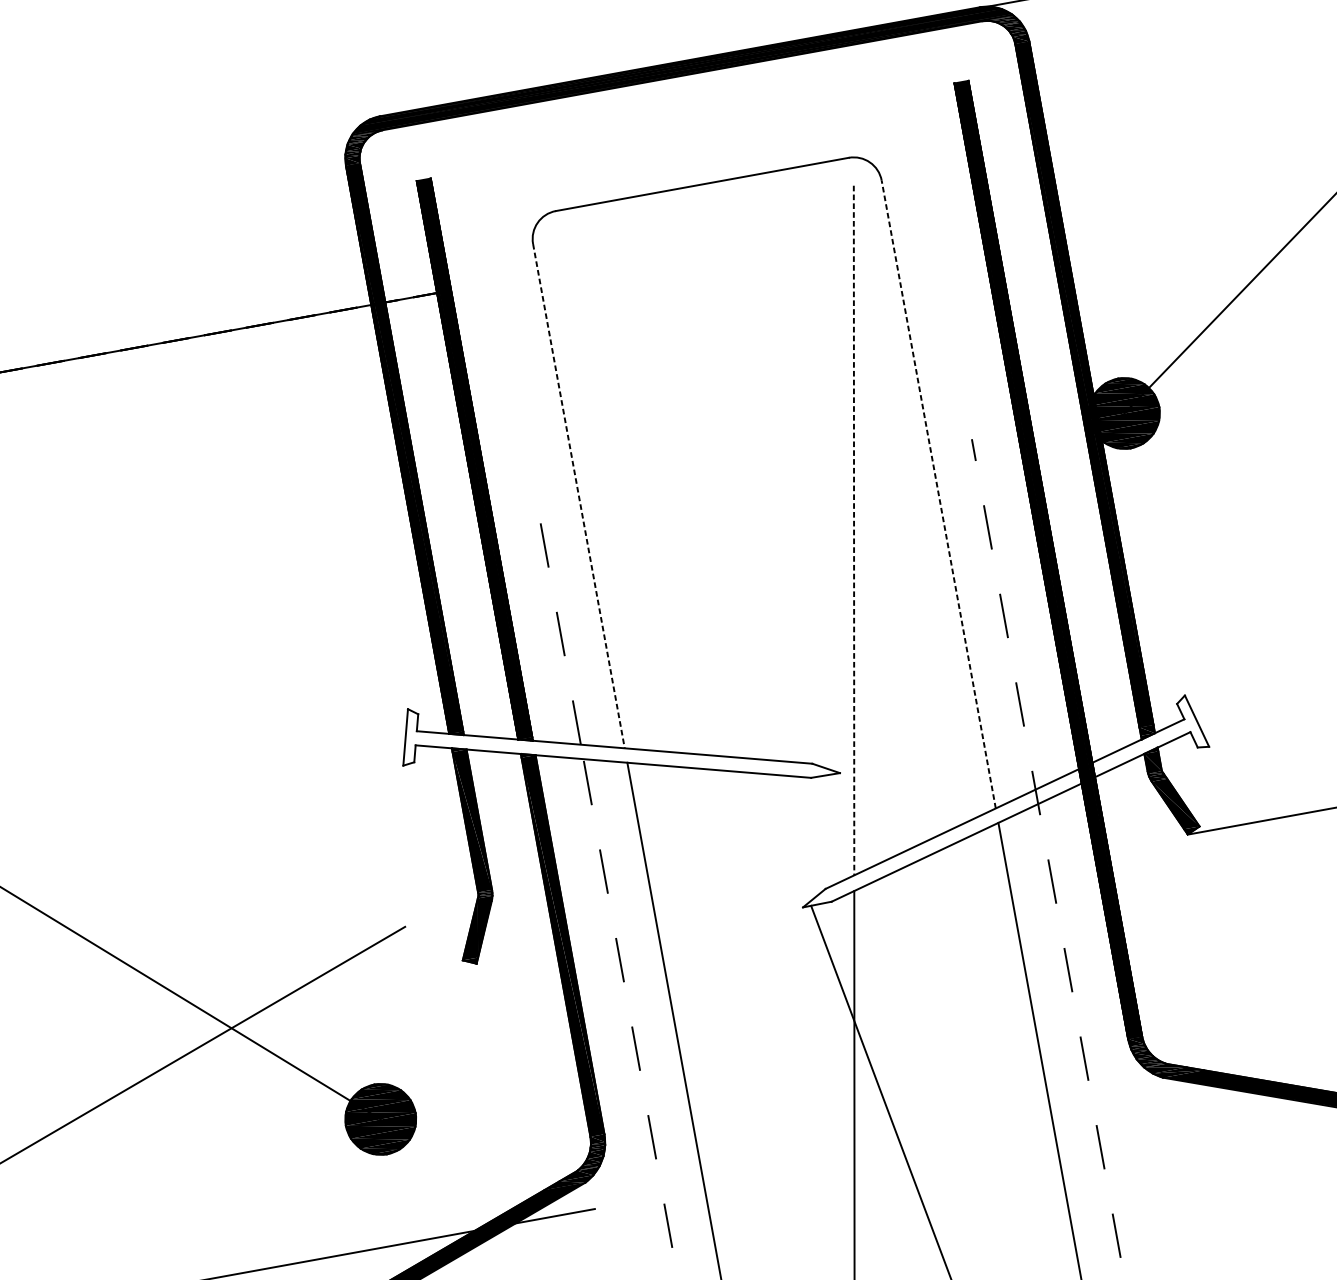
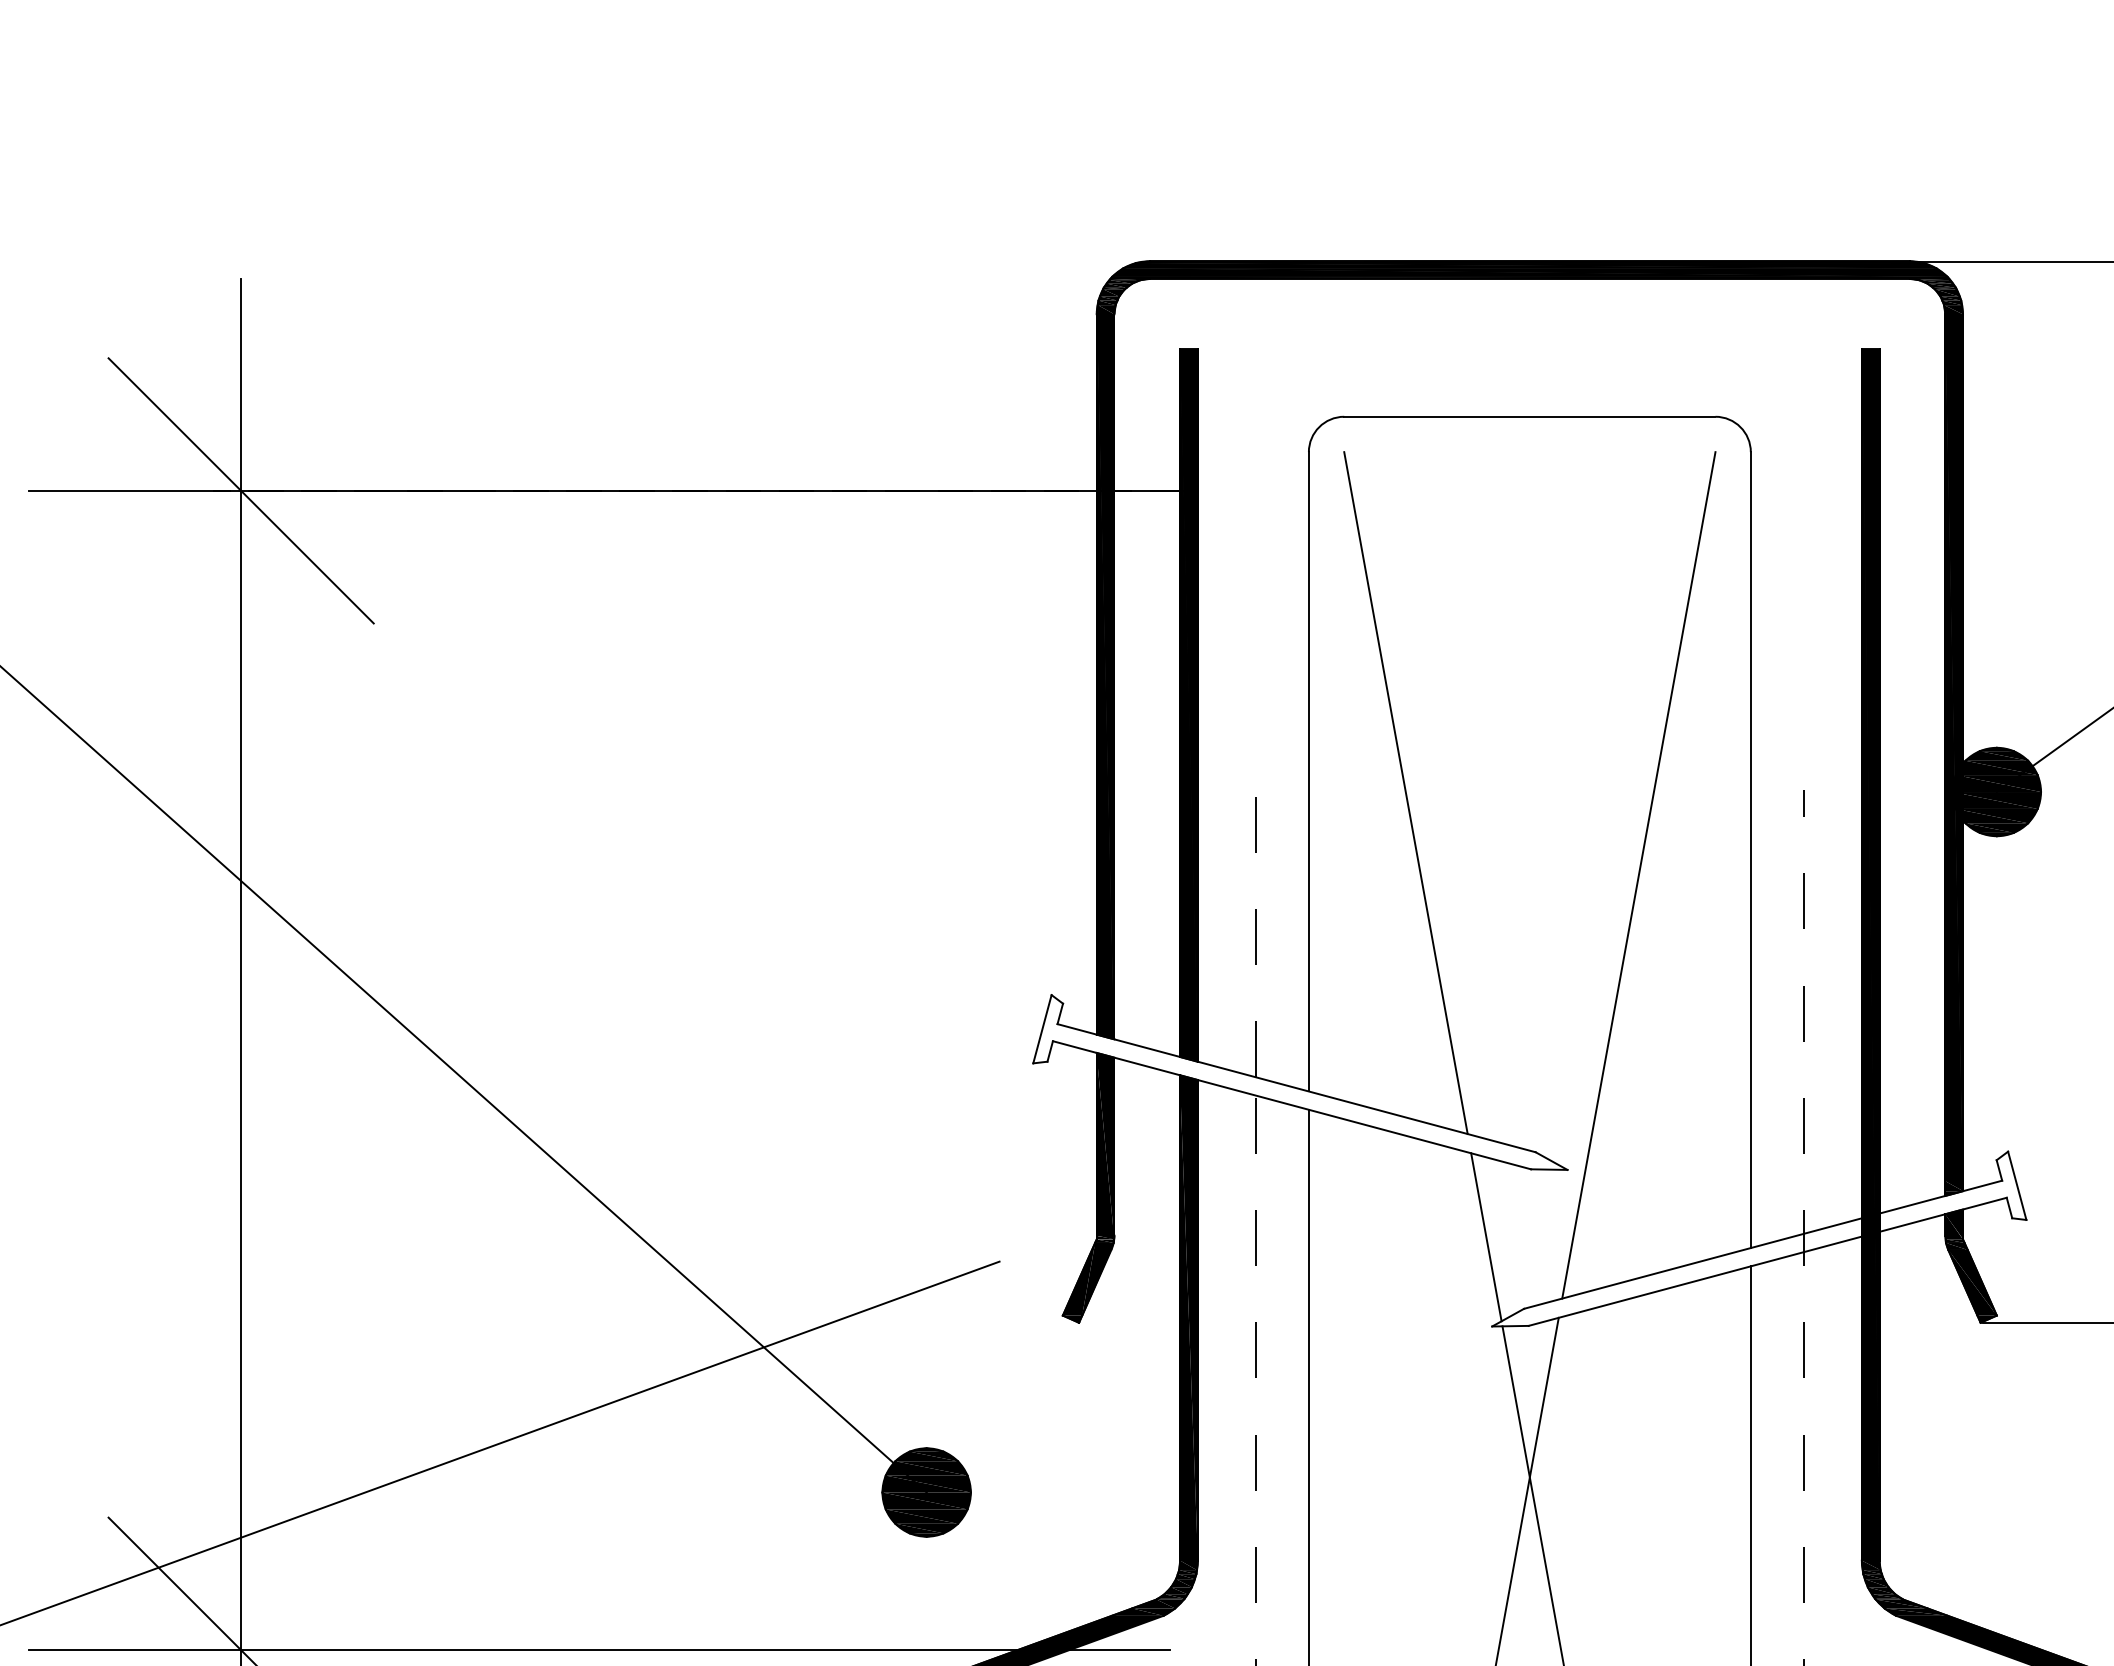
line: (938, 494) -> (1750, 850), dashed -> solid
line: (578, 495) -> (1308, 771), dashed -> solid
line: (658, 499) -> (1405, 793), added
line: (853, 530) -> (1638, 875), dashed -> solid
line: (785, 838) -> (1486, 1237), added

